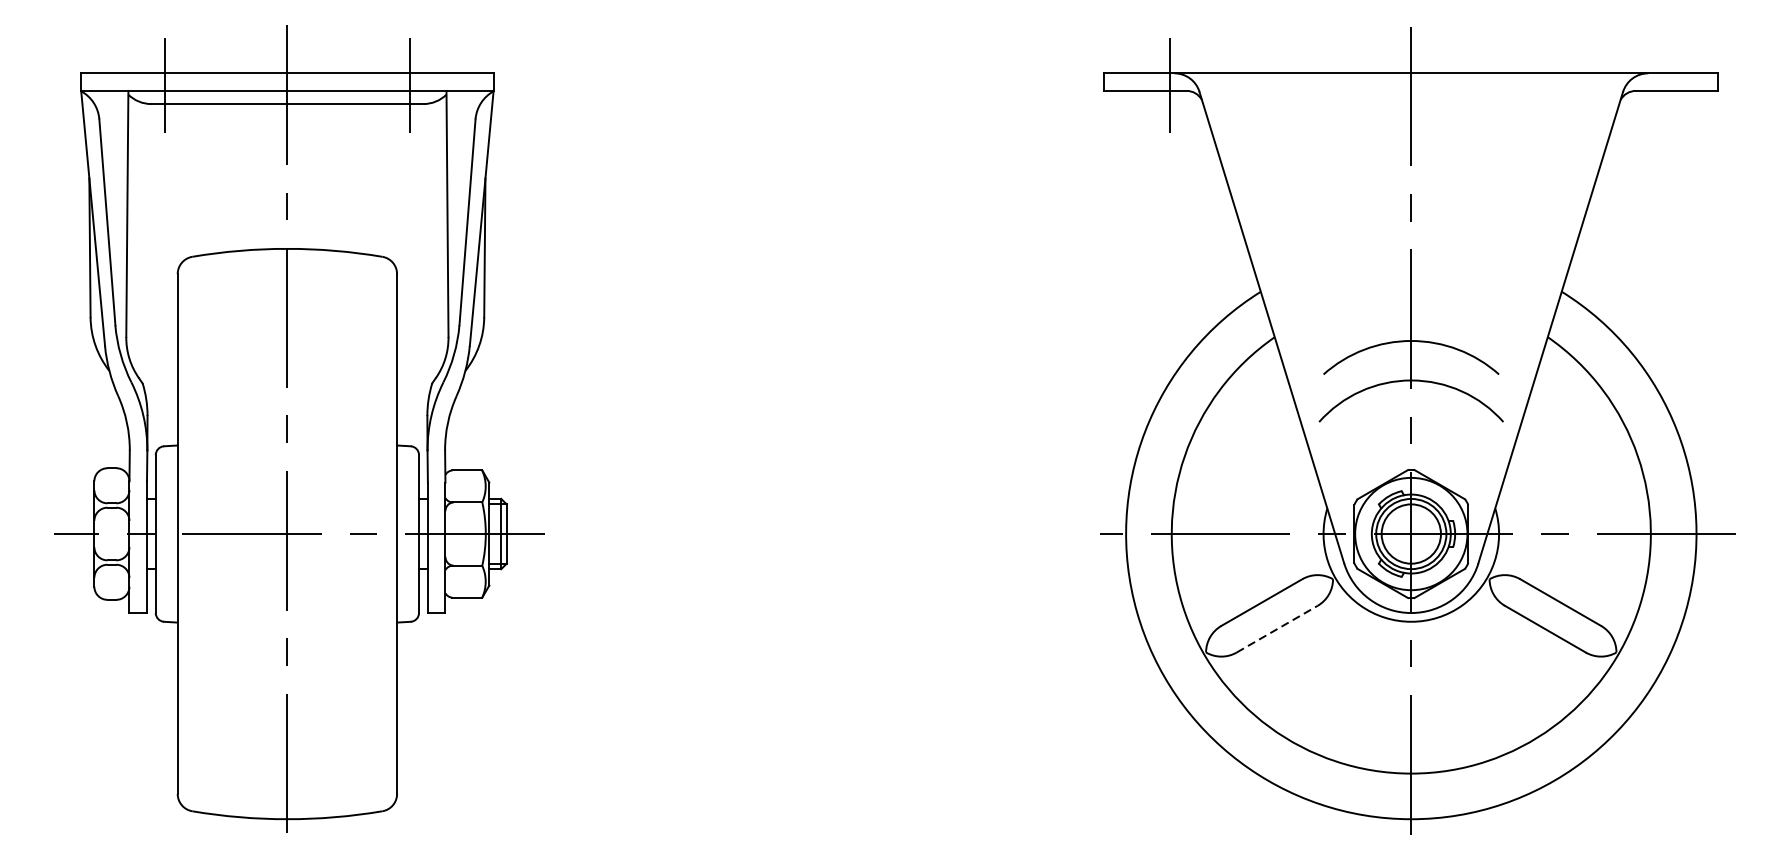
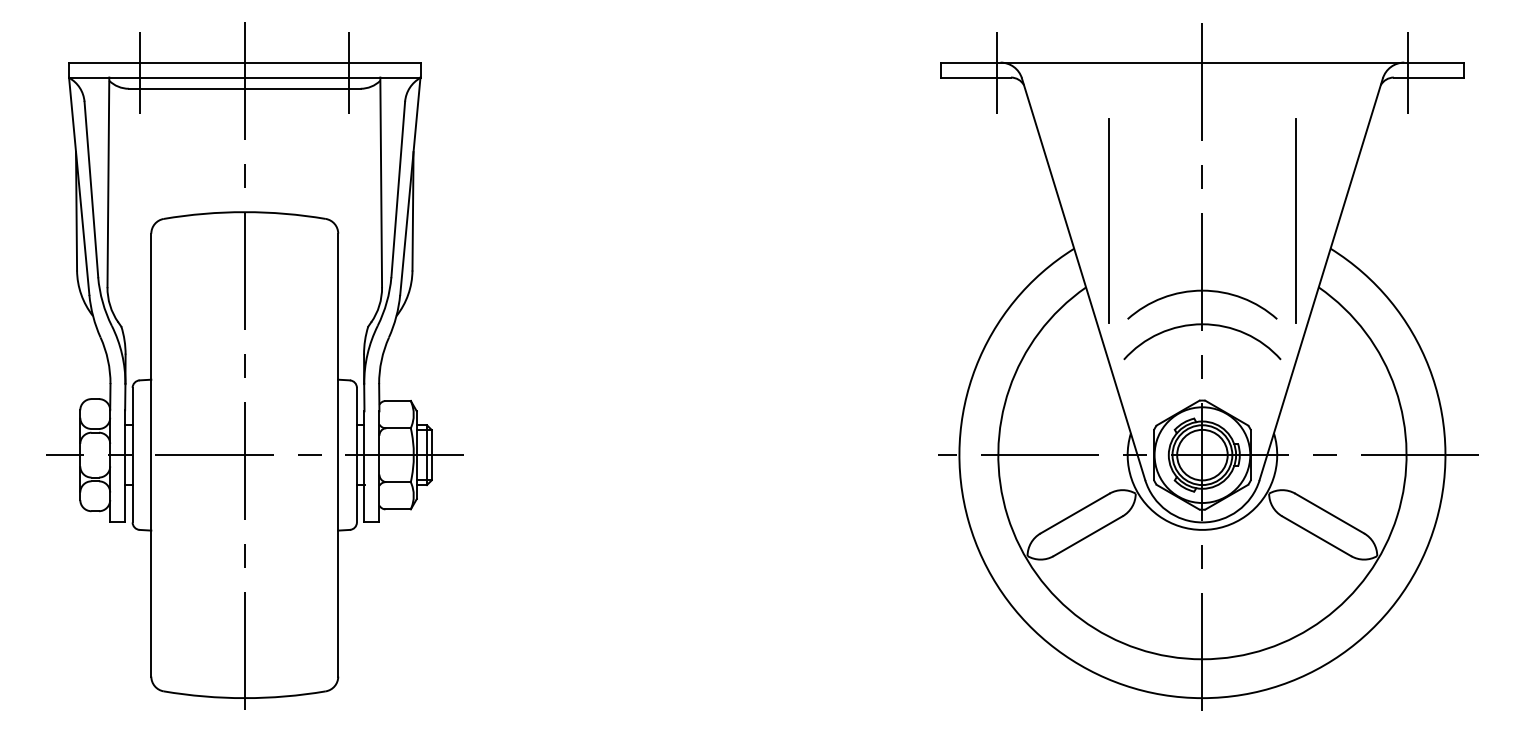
line: (1653, 84) -> (1408, 72), added
line: (1301, 258) -> (1108, 220), added
line: (1520, 258) -> (1295, 220), added
line: (1277, 629) -> (1088, 536), dashed -> solid

